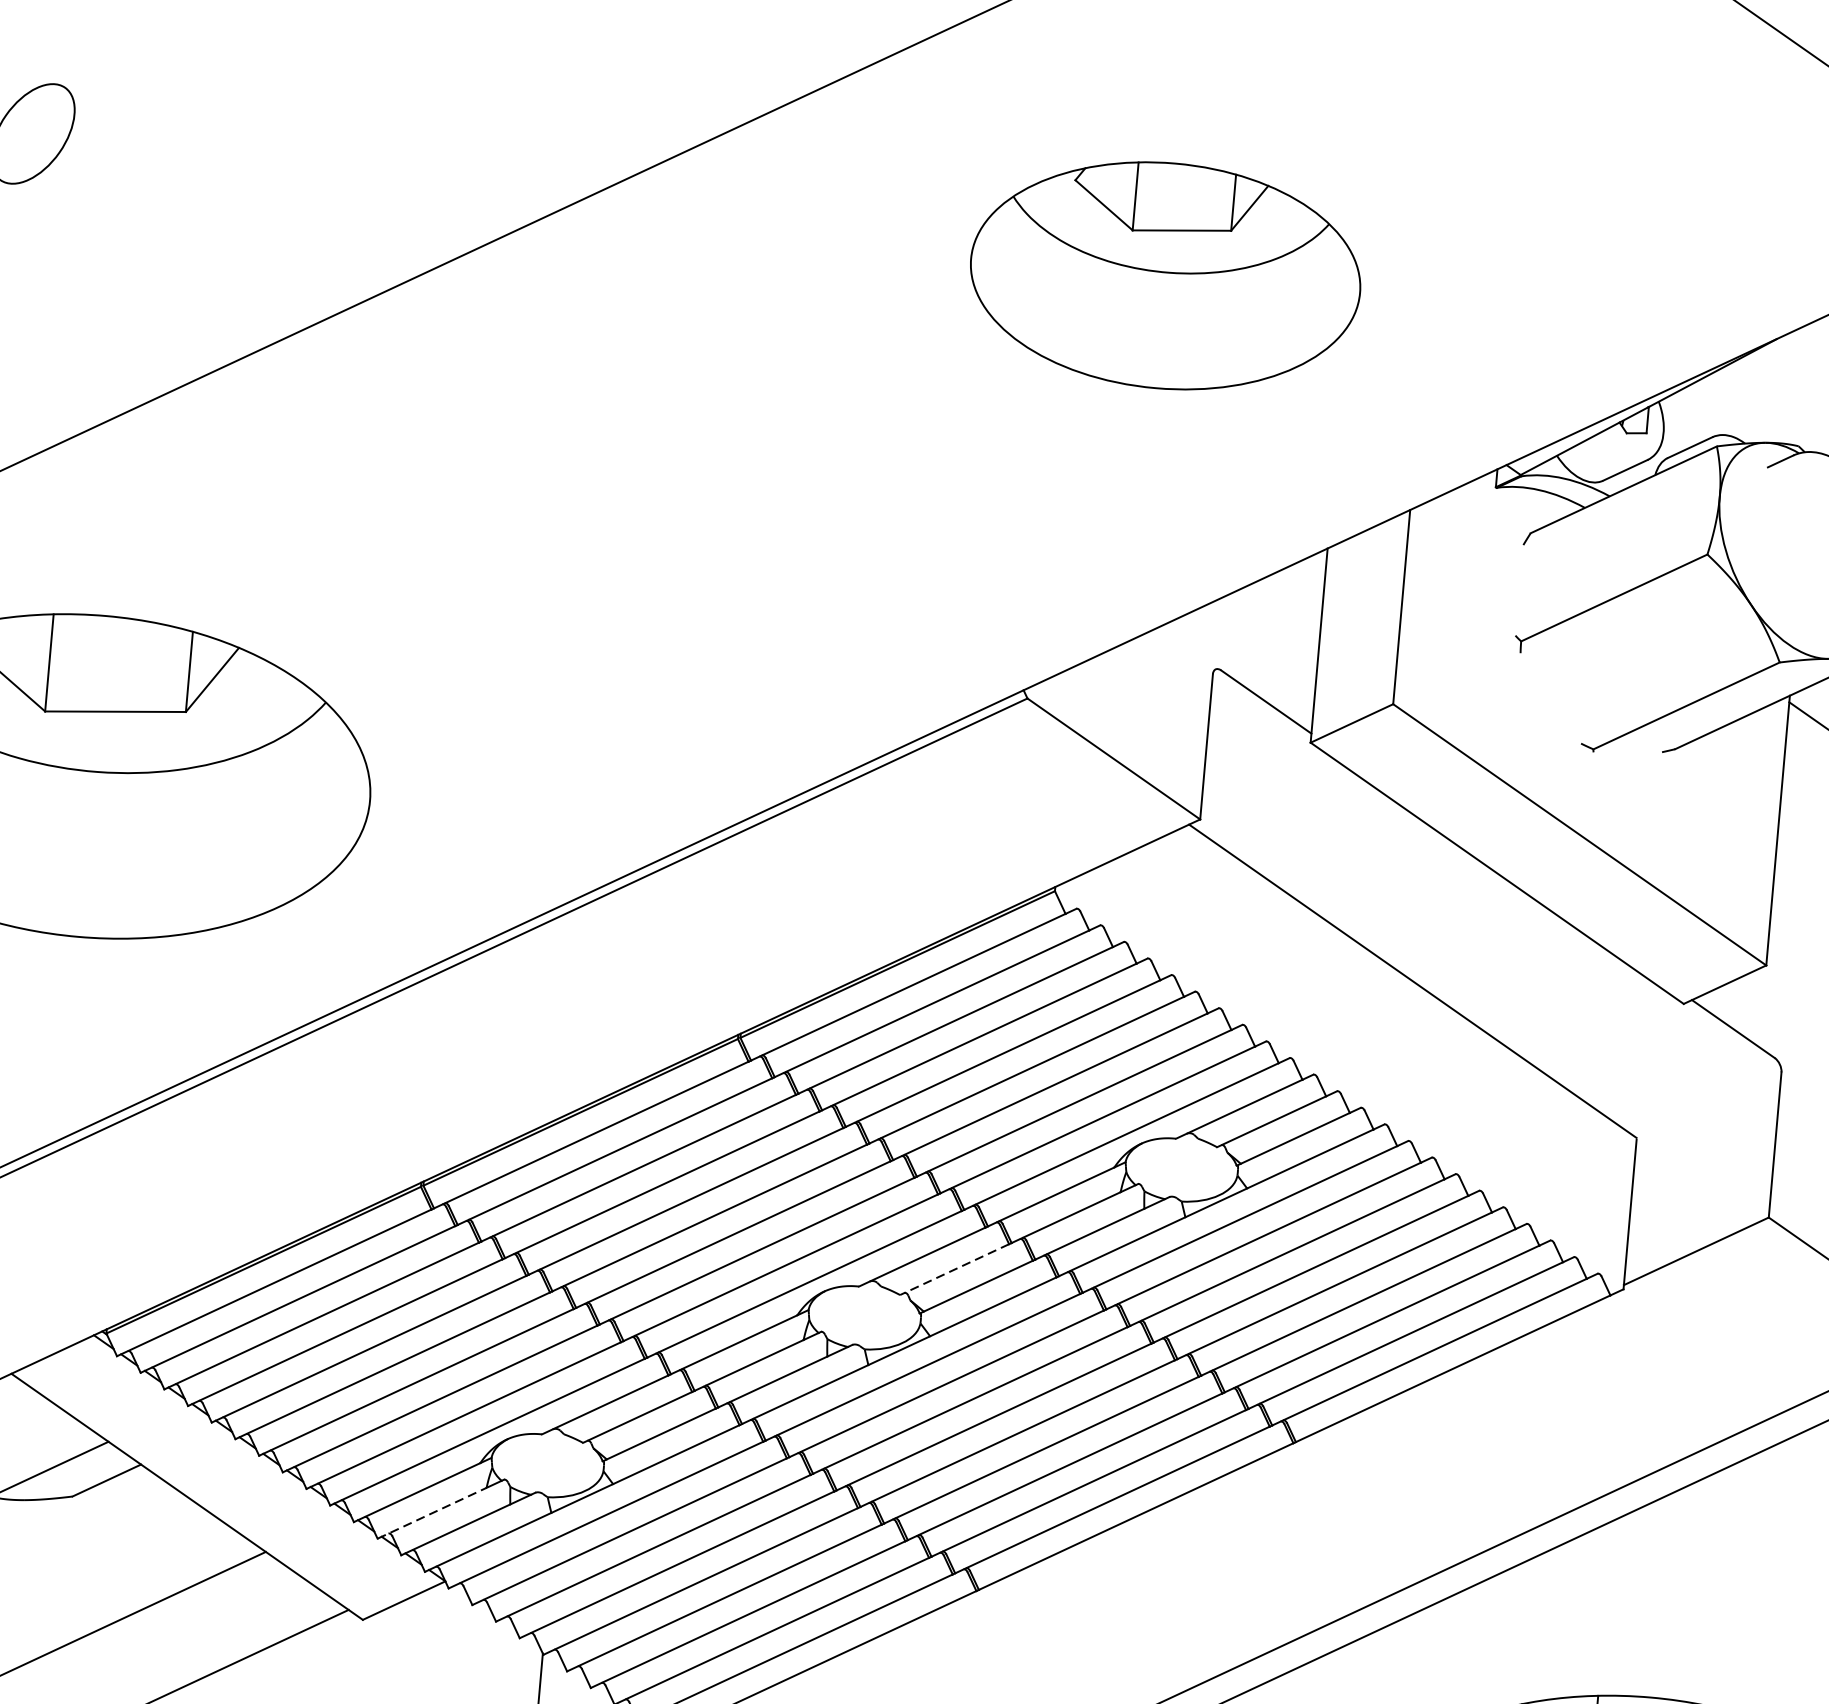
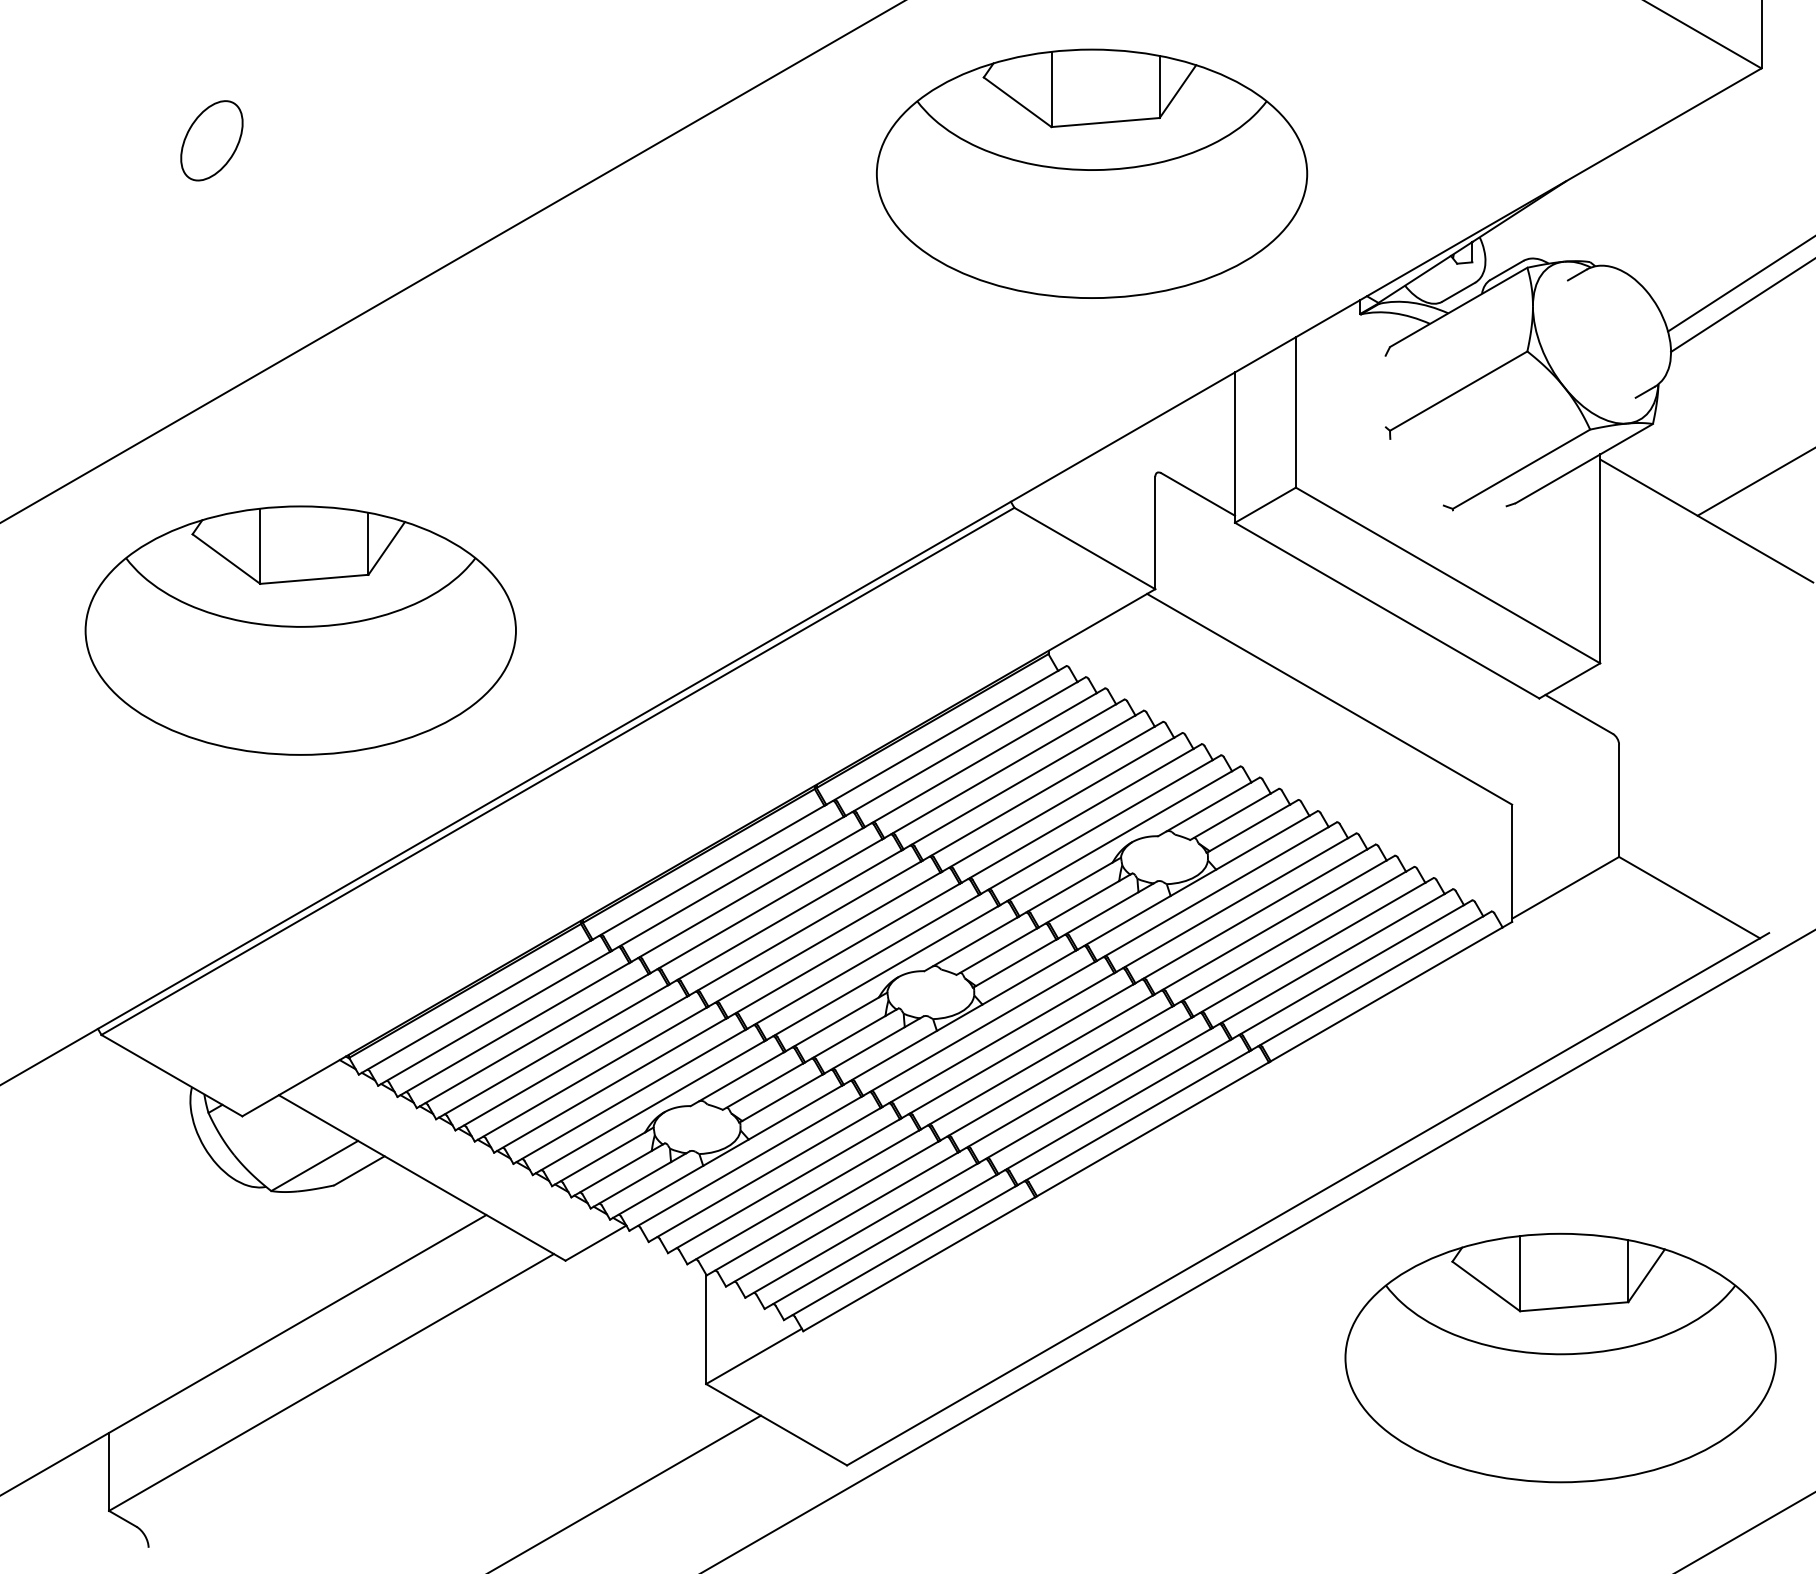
part: (1166, 275) -> (1092, 173), size x1.43
line: (954, 1269) -> (996, 951), dashed -> solid
line: (433, 1512) -> (612, 1173), dashed -> solid

